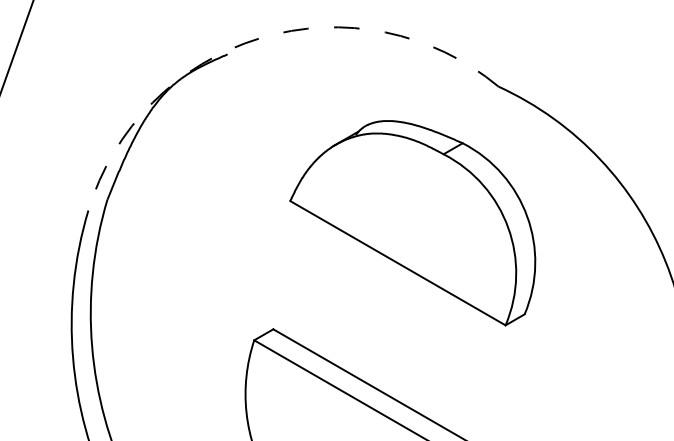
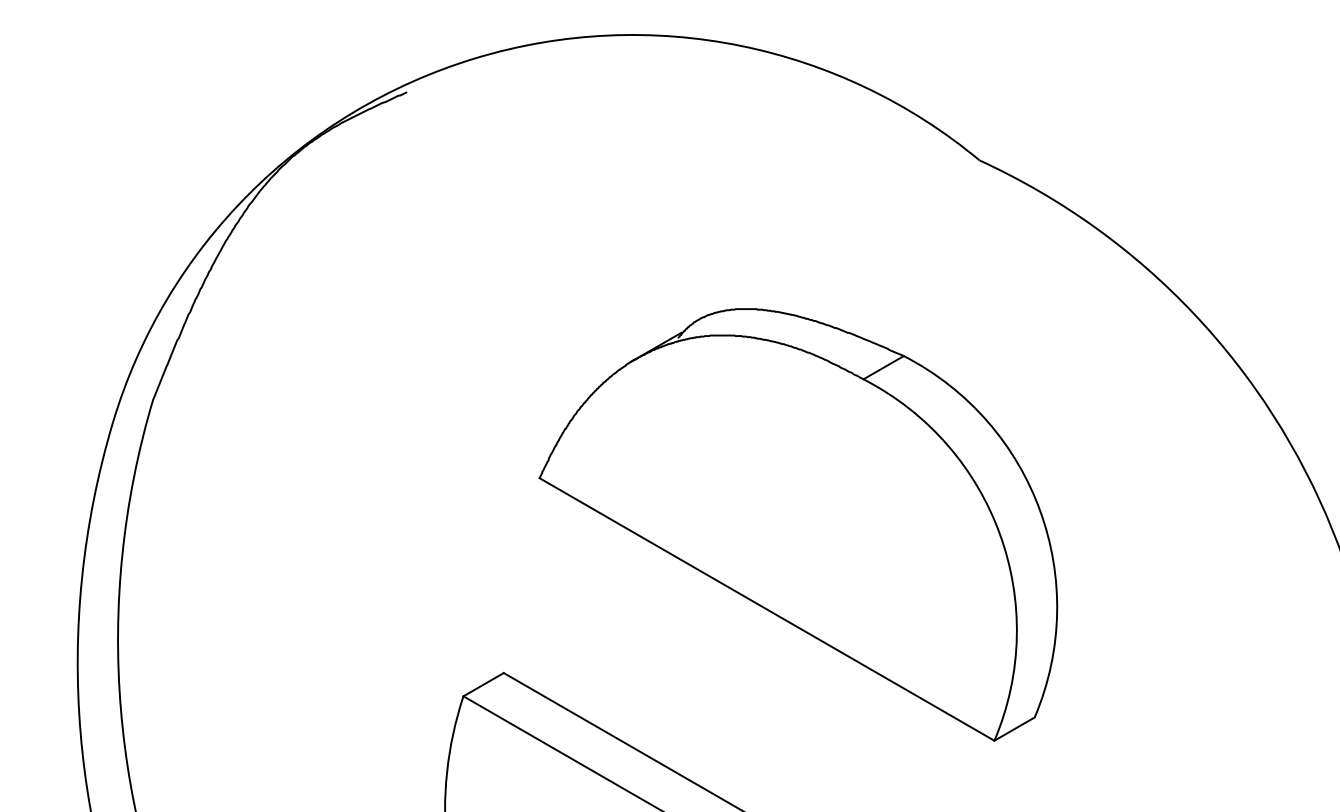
arc: (260, 38) -> (476, 58), dashed -> solid
part: (412, 223) -> (797, 525), moved

